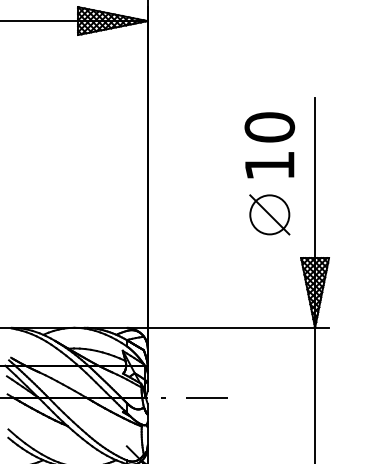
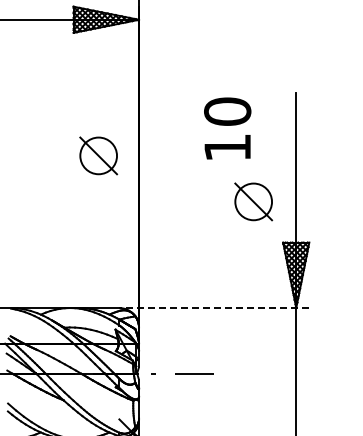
text: (269, 145) -> (227, 128), moved
part: (104, 165) -> (98, 155), added
line: (228, 328) -> (214, 308), solid -> dashed

